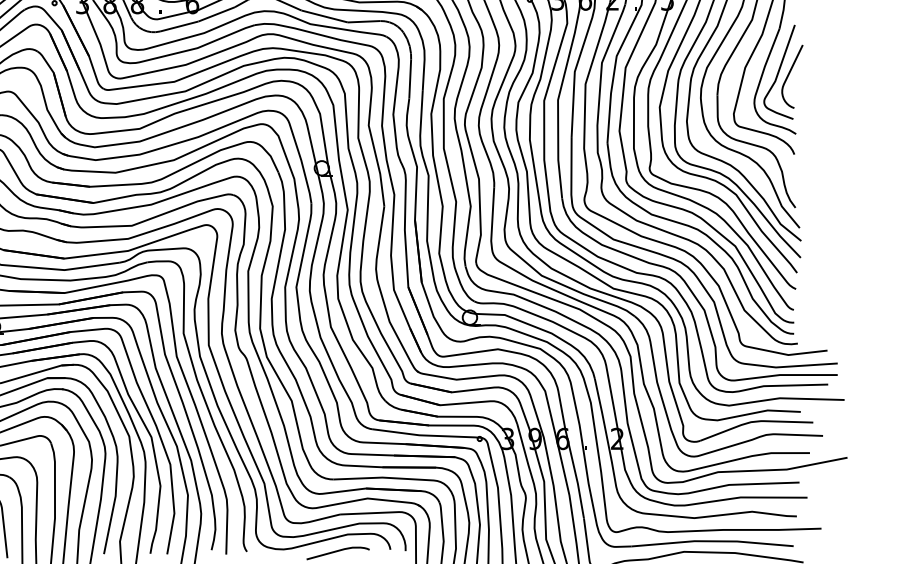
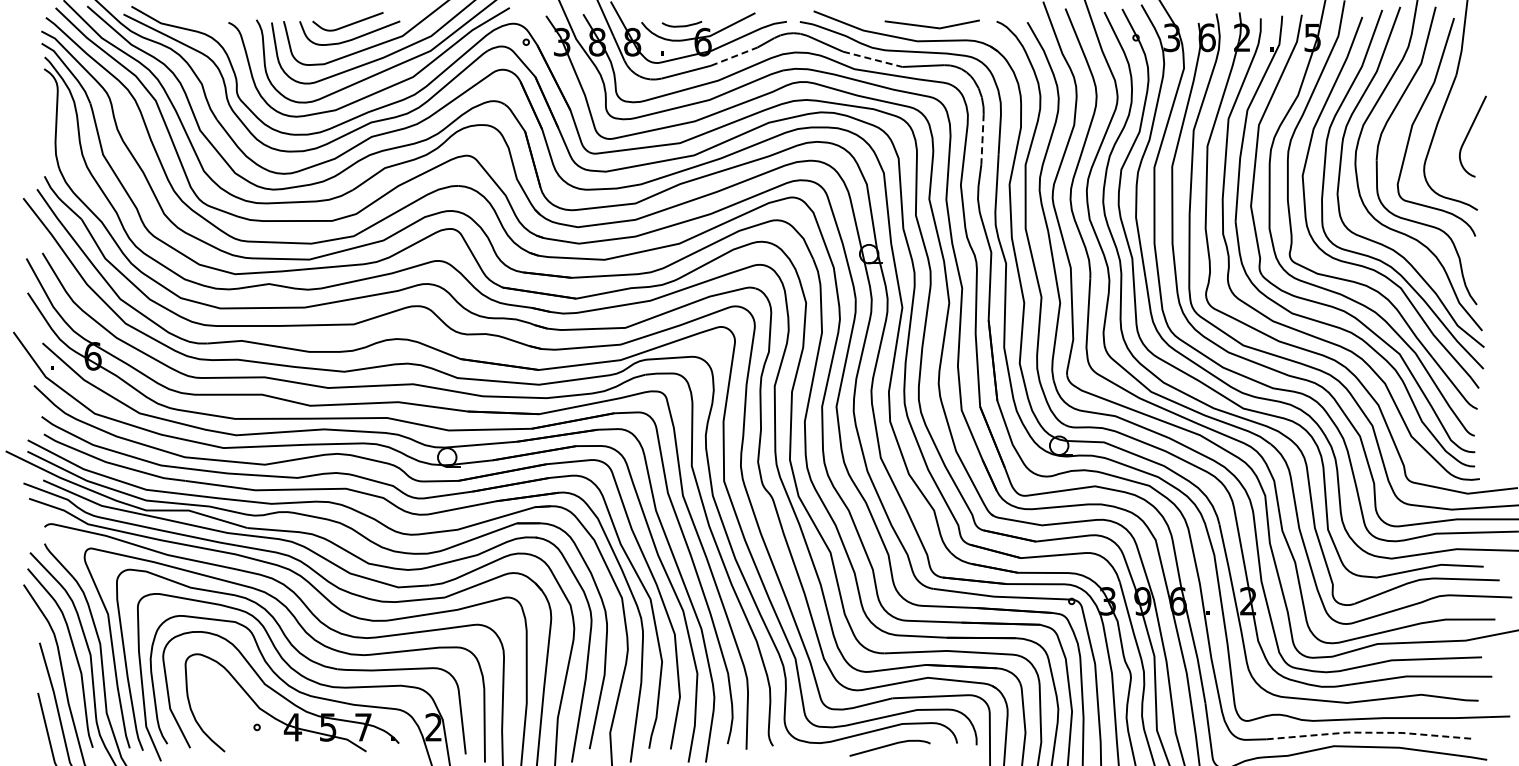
line: (216, 14) -> (734, 56), solid -> dashed
line: (324, 16) -> (872, 59), solid -> dashed
curve: (778, 71) -> (1455, 130), removed
line: (410, 79) -> (982, 140), solid -> dashed
line: (713, 541) -> (1371, 732), solid -> dashed

